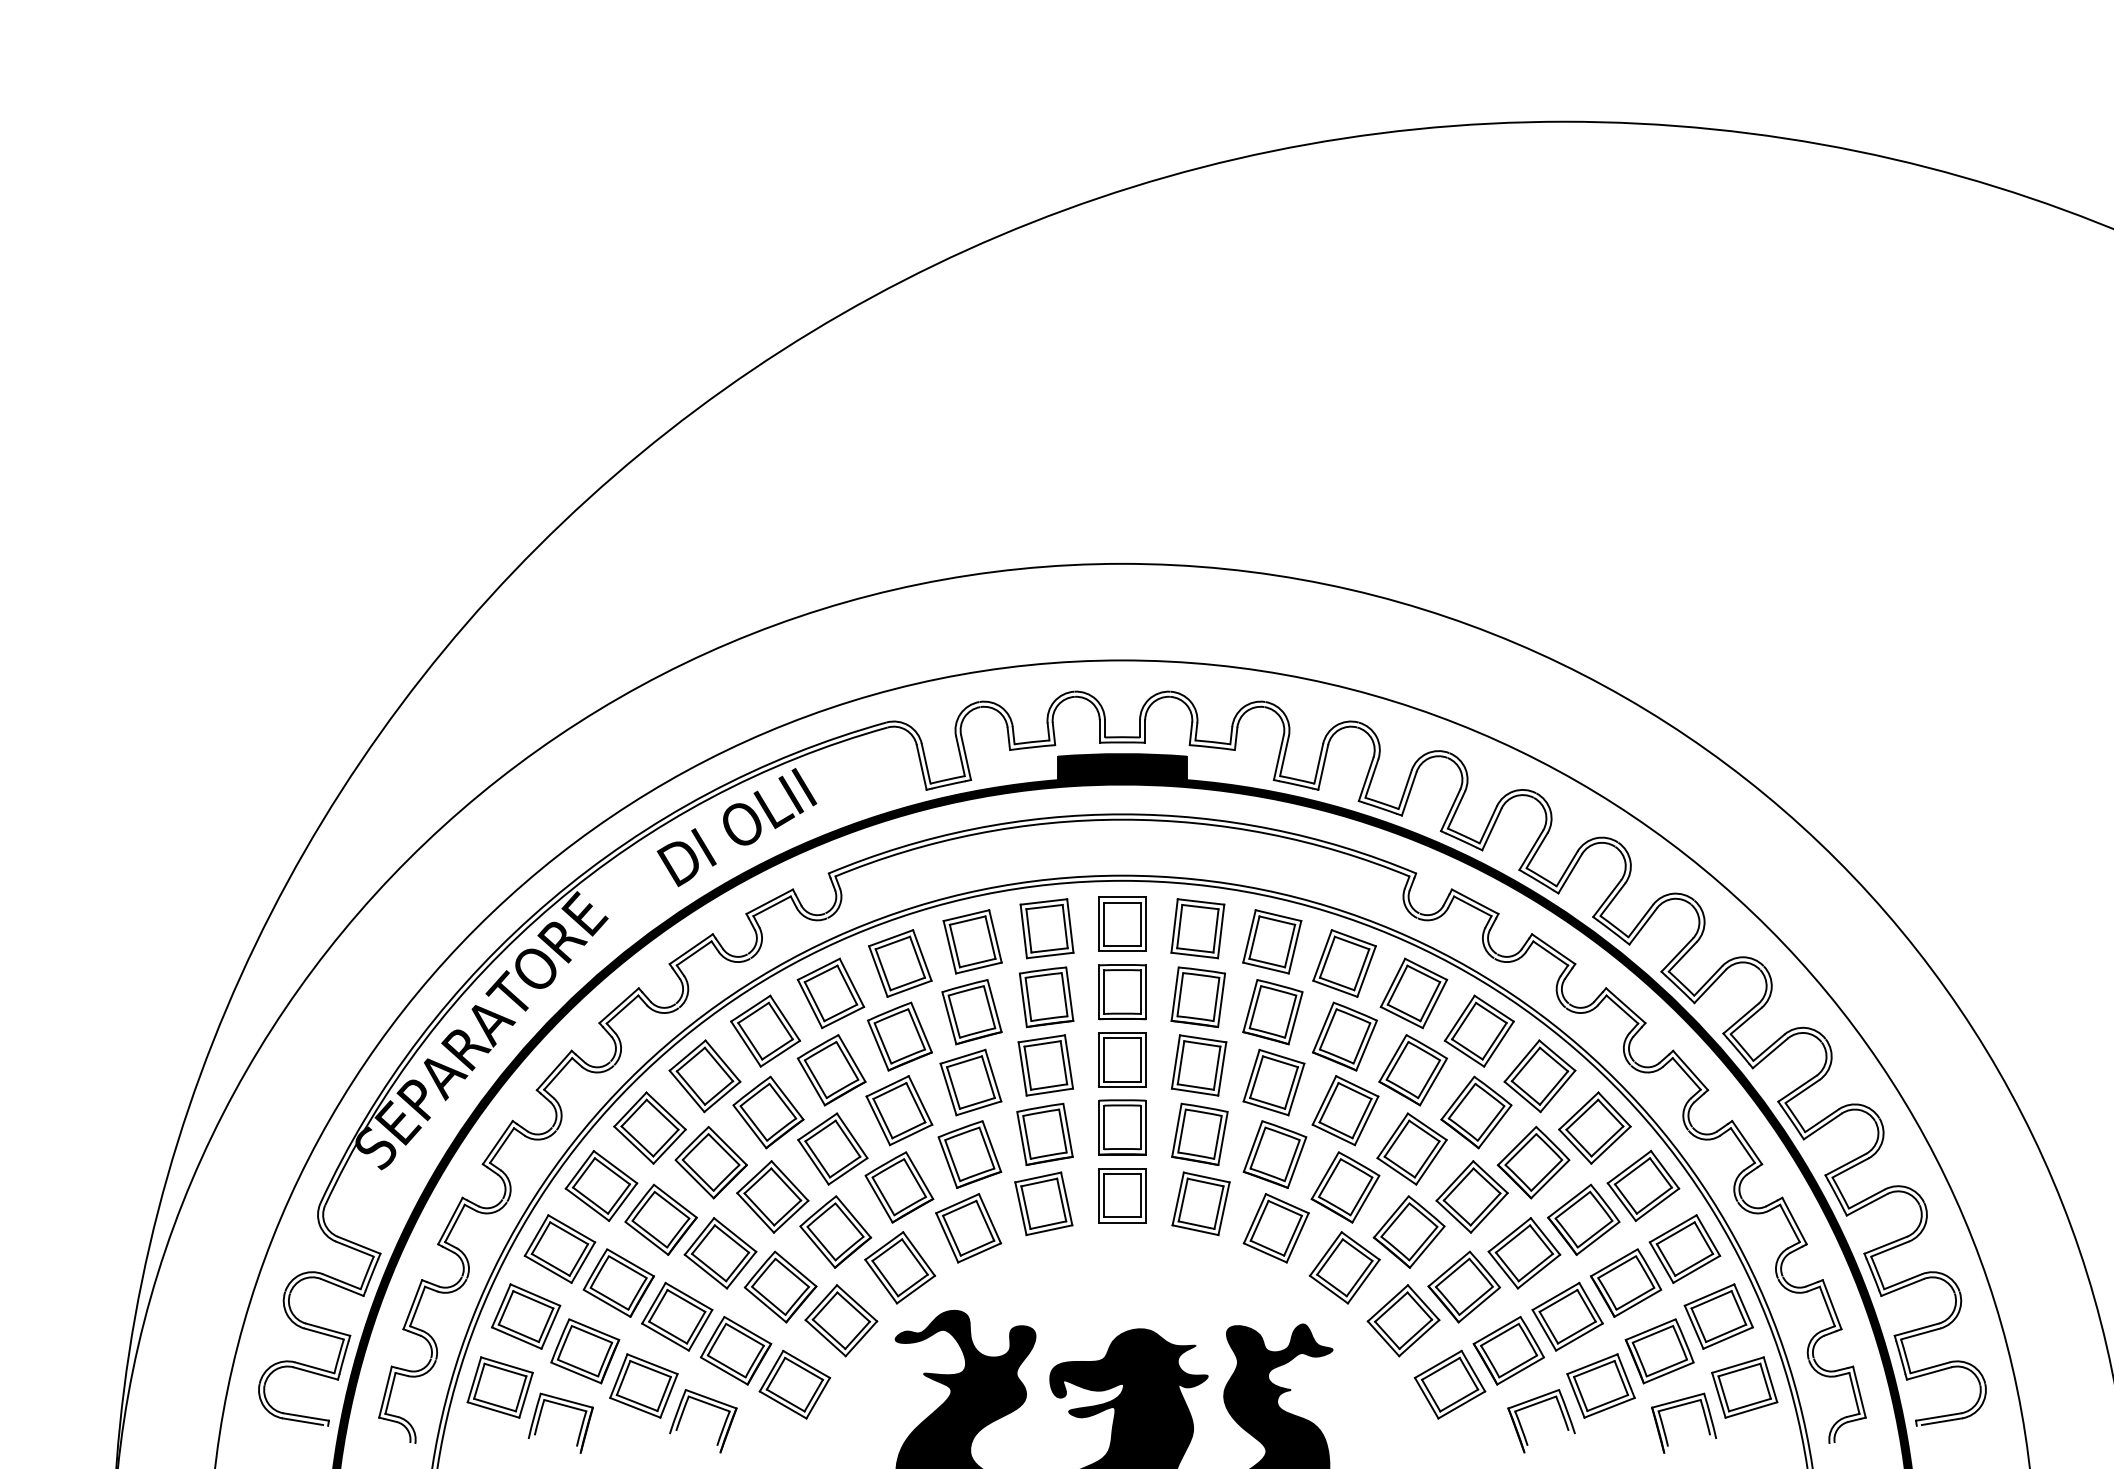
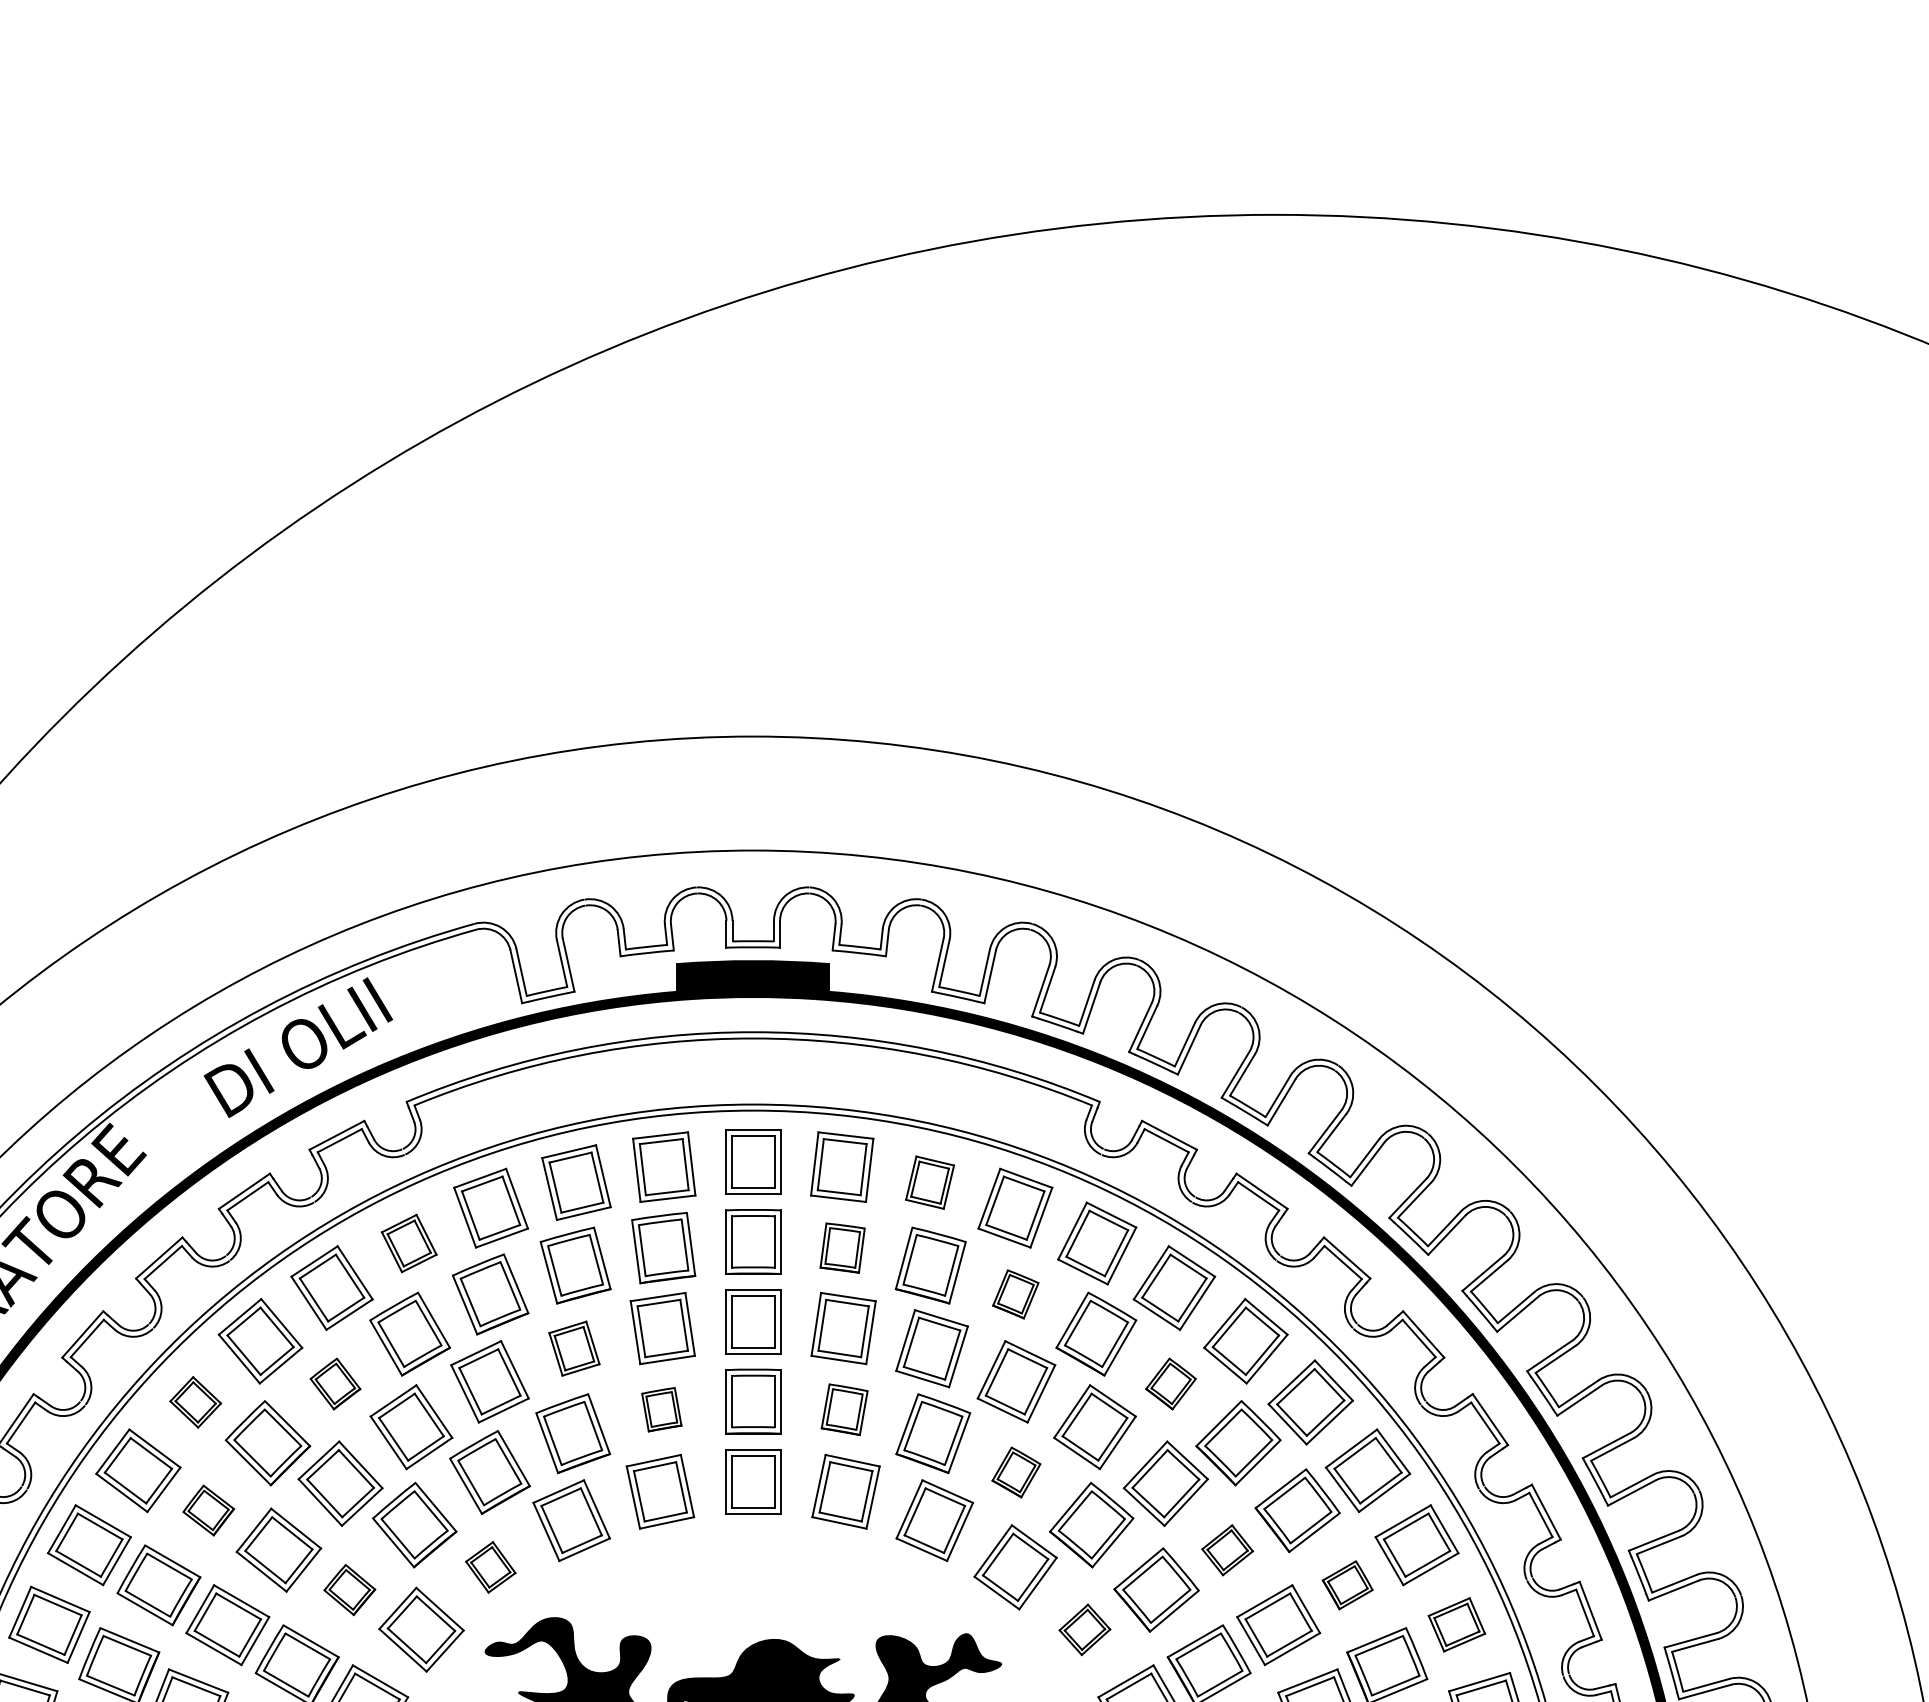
part: (1272, 941) -> (930, 1182), size x0.7
part: (830, 993) -> (408, 1243), size x0.7
part: (1197, 997) -> (841, 1248), size x0.7
part: (1344, 1036) -> (1015, 1294), size x0.6
part: (970, 1082) -> (573, 1348), size x0.7
part: (768, 1112) -> (335, 1384), size x0.6
part: (1476, 1112) -> (1171, 1384), size x0.6
part: (649, 1127) -> (195, 1401), size x0.6
part: (1044, 1133) -> (661, 1408), size x0.6
part: (1199, 1133) -> (844, 1408), size x0.7
part: (1345, 1187) -> (1016, 1472), size x0.6
part: (660, 1219) -> (208, 1510), size x0.6
part: (1524, 1253) -> (1227, 1550), size x0.6
part: (899, 1267) -> (490, 1566), size x0.6
part: (1626, 1282) -> (1348, 1584), size x0.6
part: (780, 1286) -> (349, 1589), size x0.6
part: (1718, 1316) -> (1456, 1624), size x0.7
part: (1403, 1320) -> (1084, 1629), size x0.6

